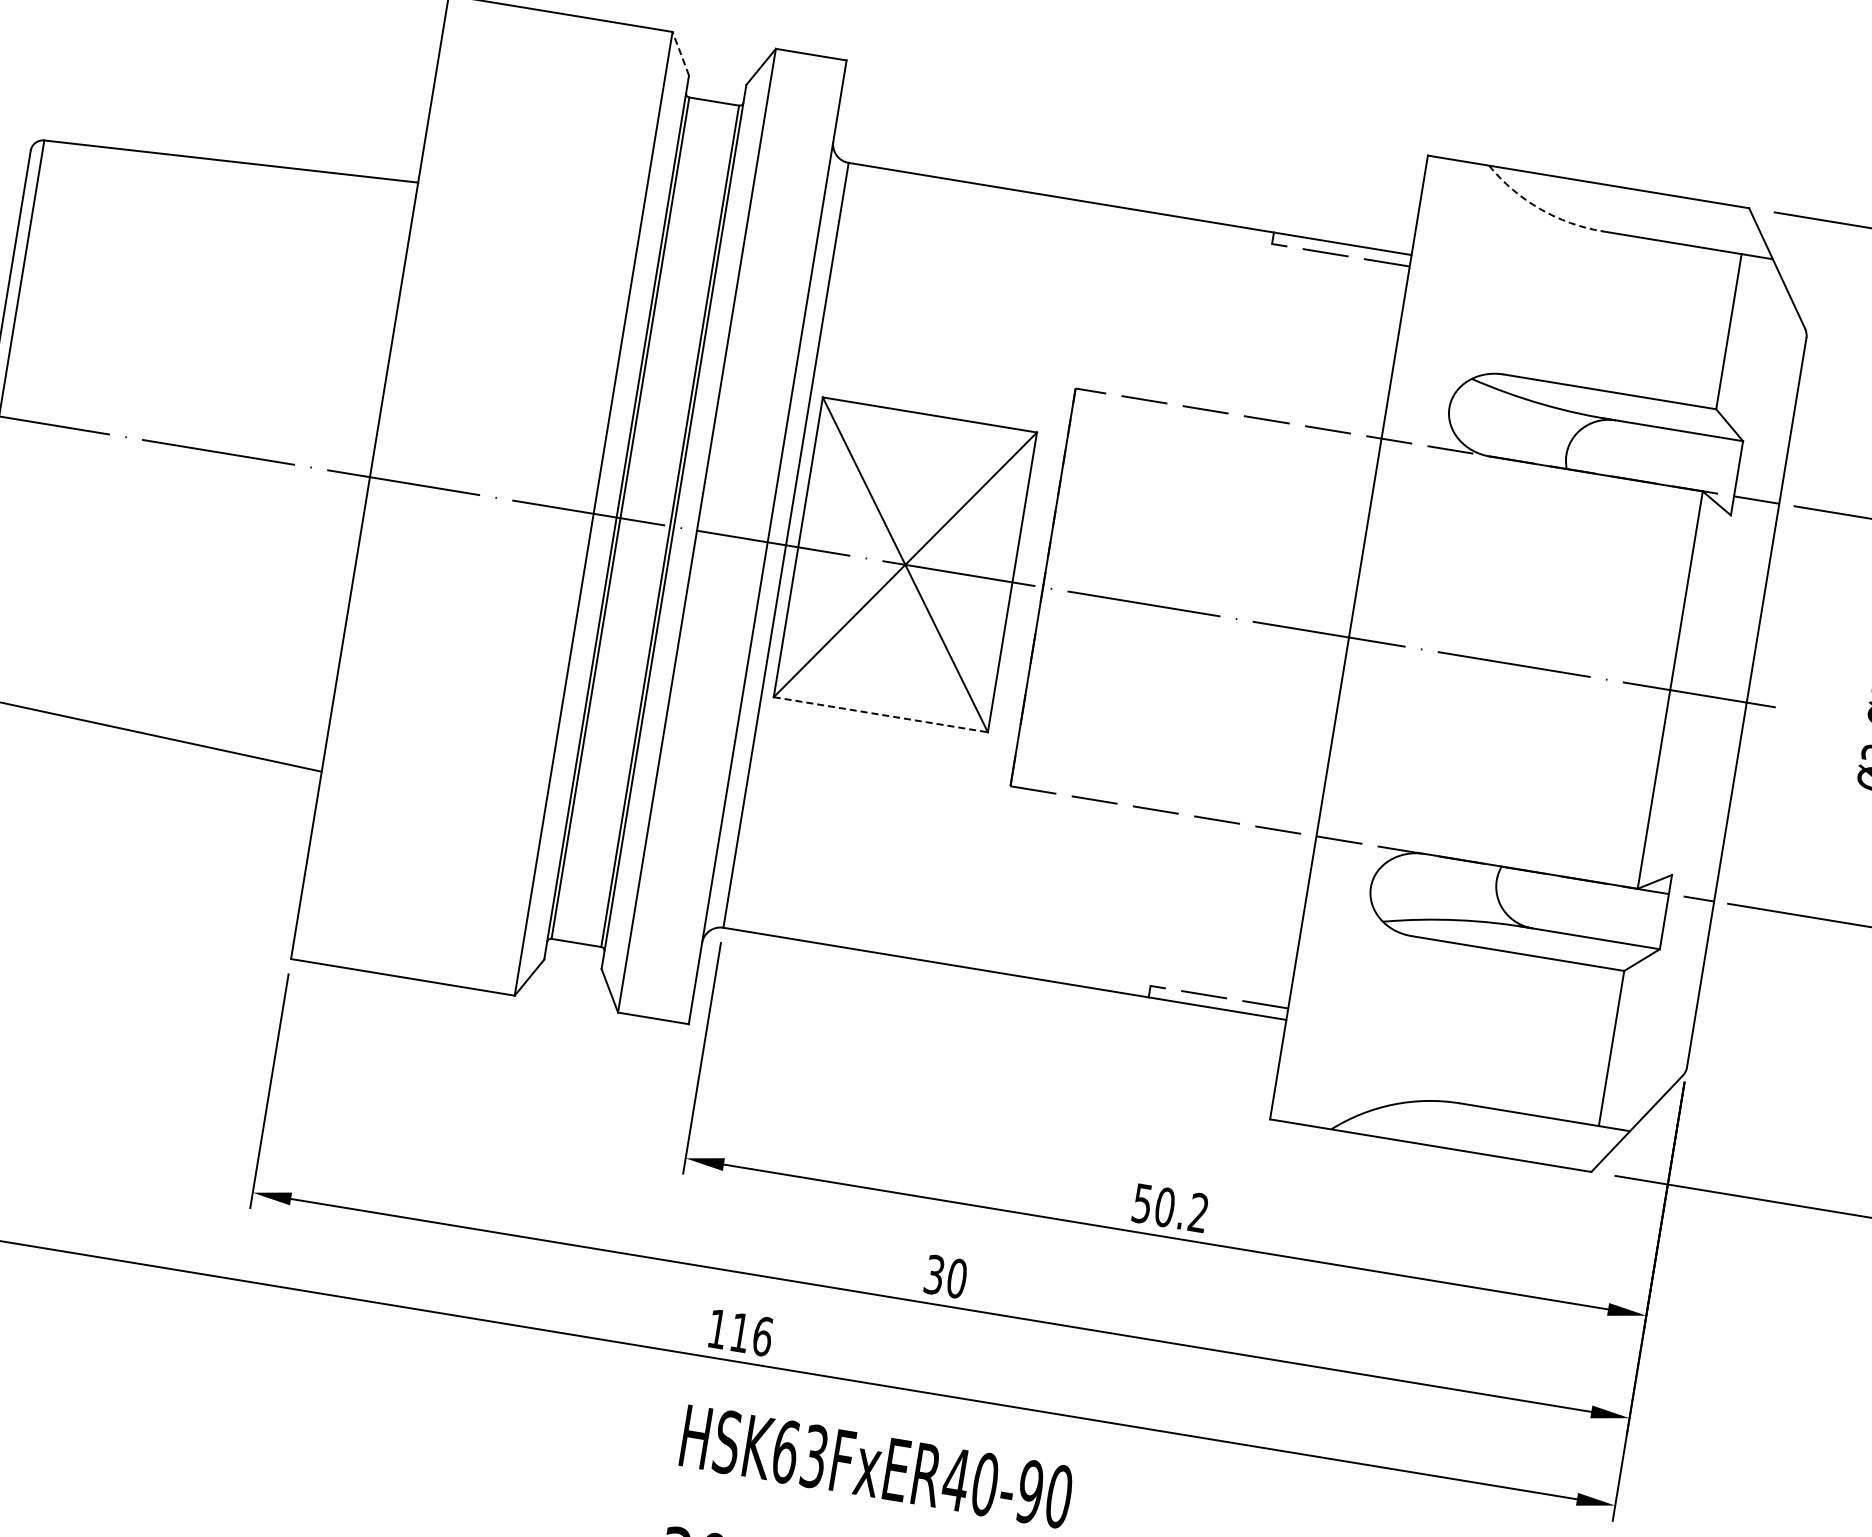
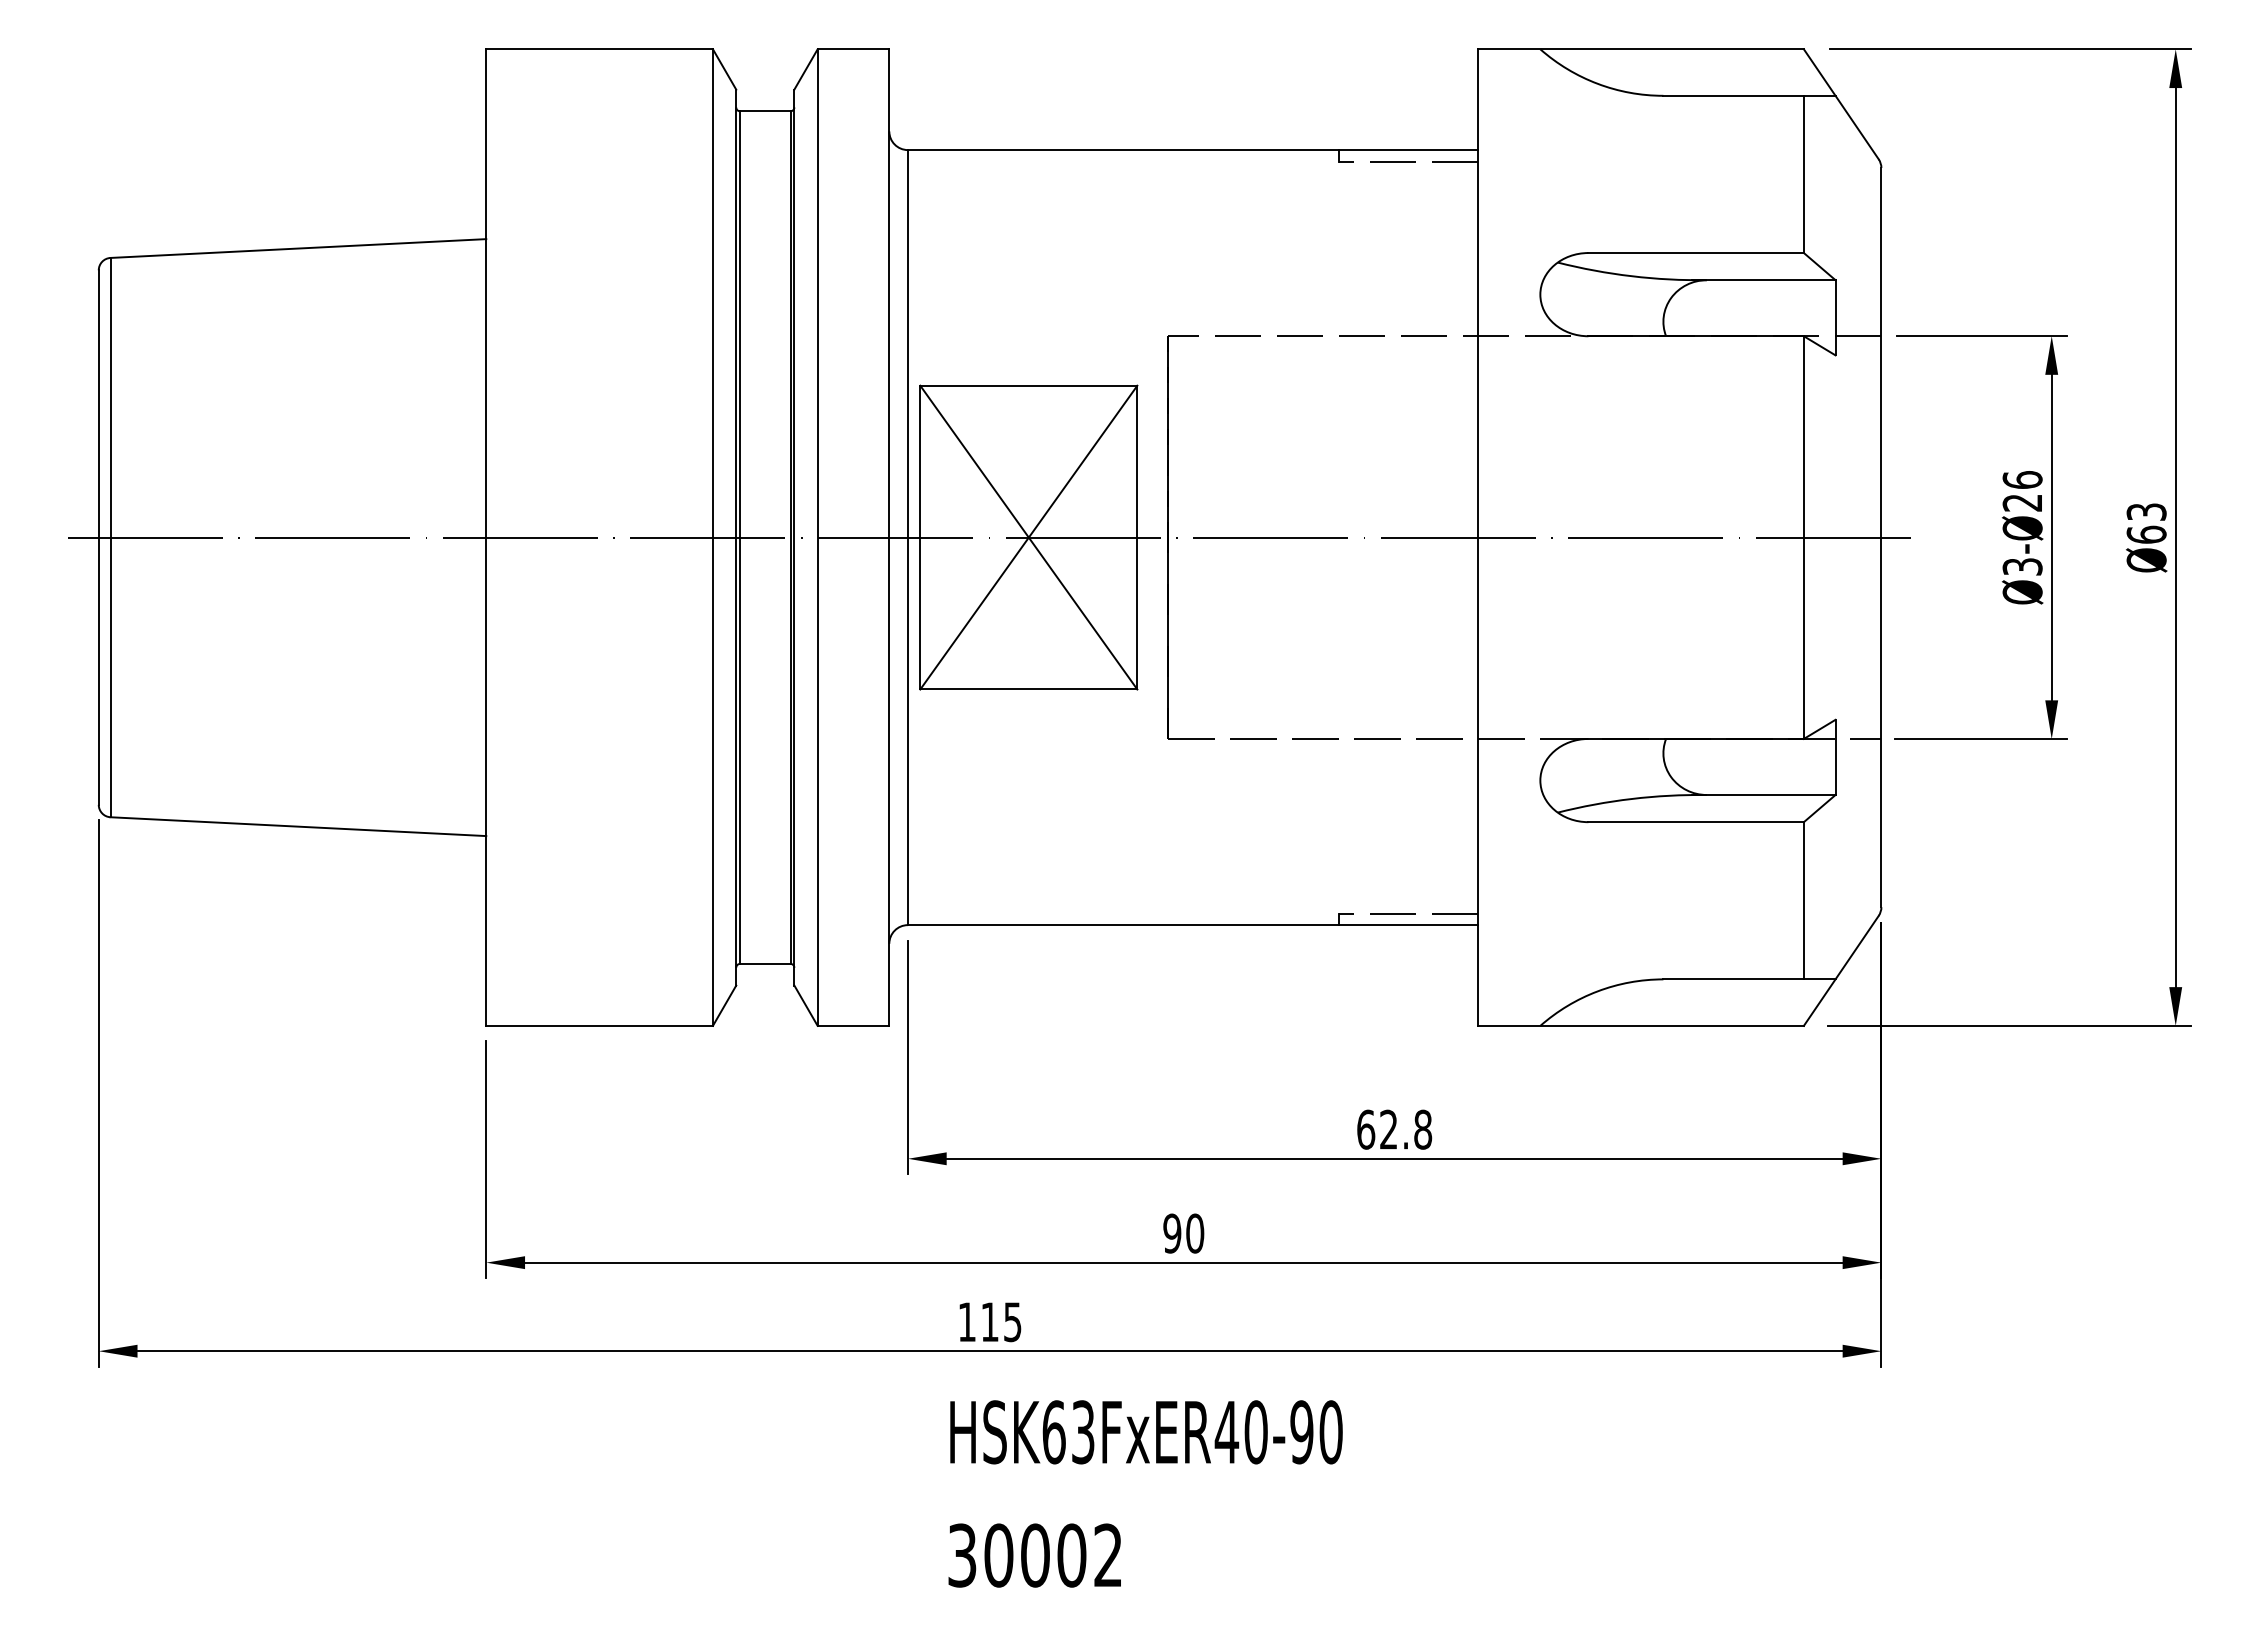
line: (680, 53) -> (724, 69), dashed -> solid
arc: (1539, 208) -> (1597, 83), dashed -> solid
line: (880, 714) -> (1028, 689), dashed -> solid
text: (1170, 1208) -> (1394, 1129), 50.2 -> 62.8
text: (934, 1274) -> (1172, 1233), 30 -> 90
text: (762, 1336) -> (1012, 1322), 116 -> 115

